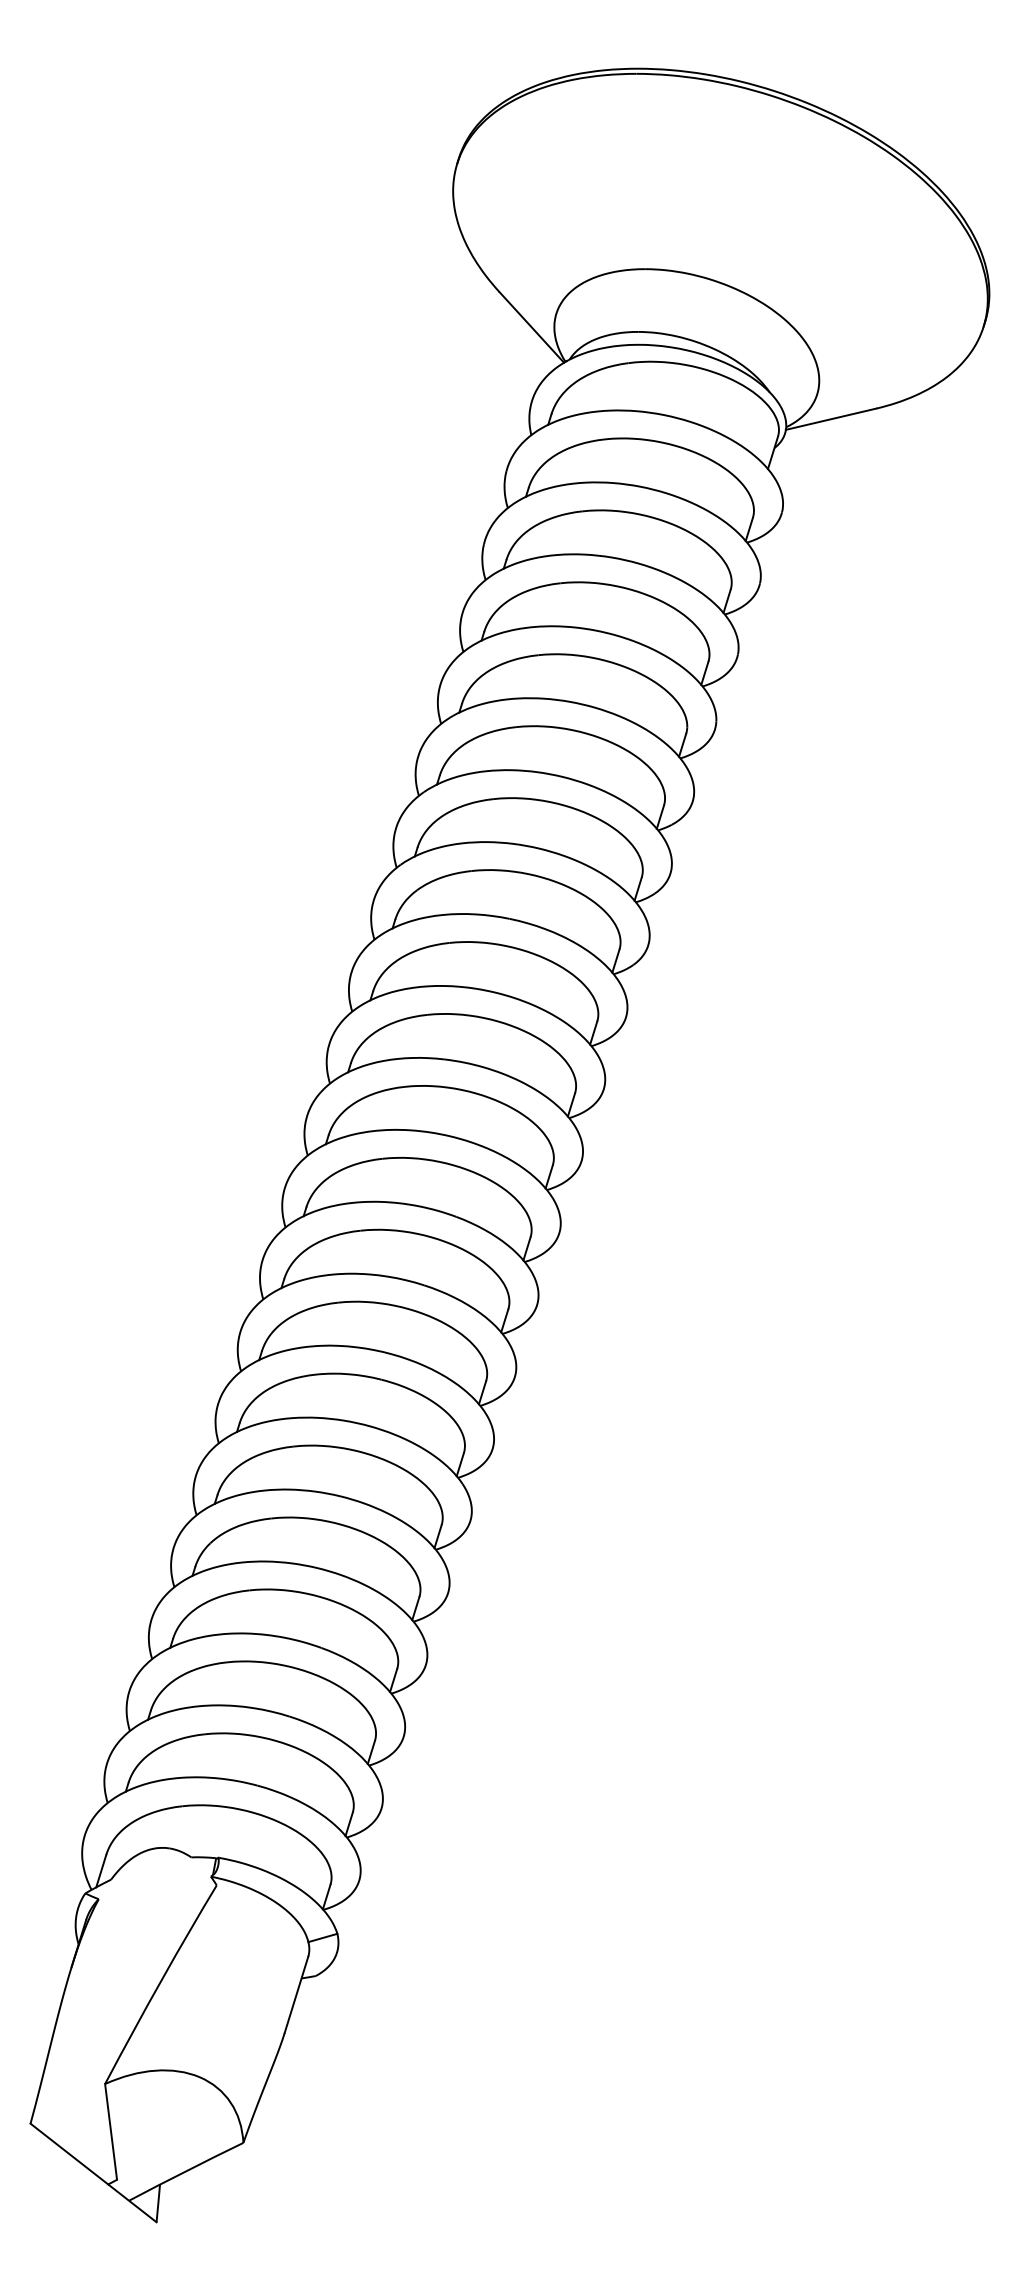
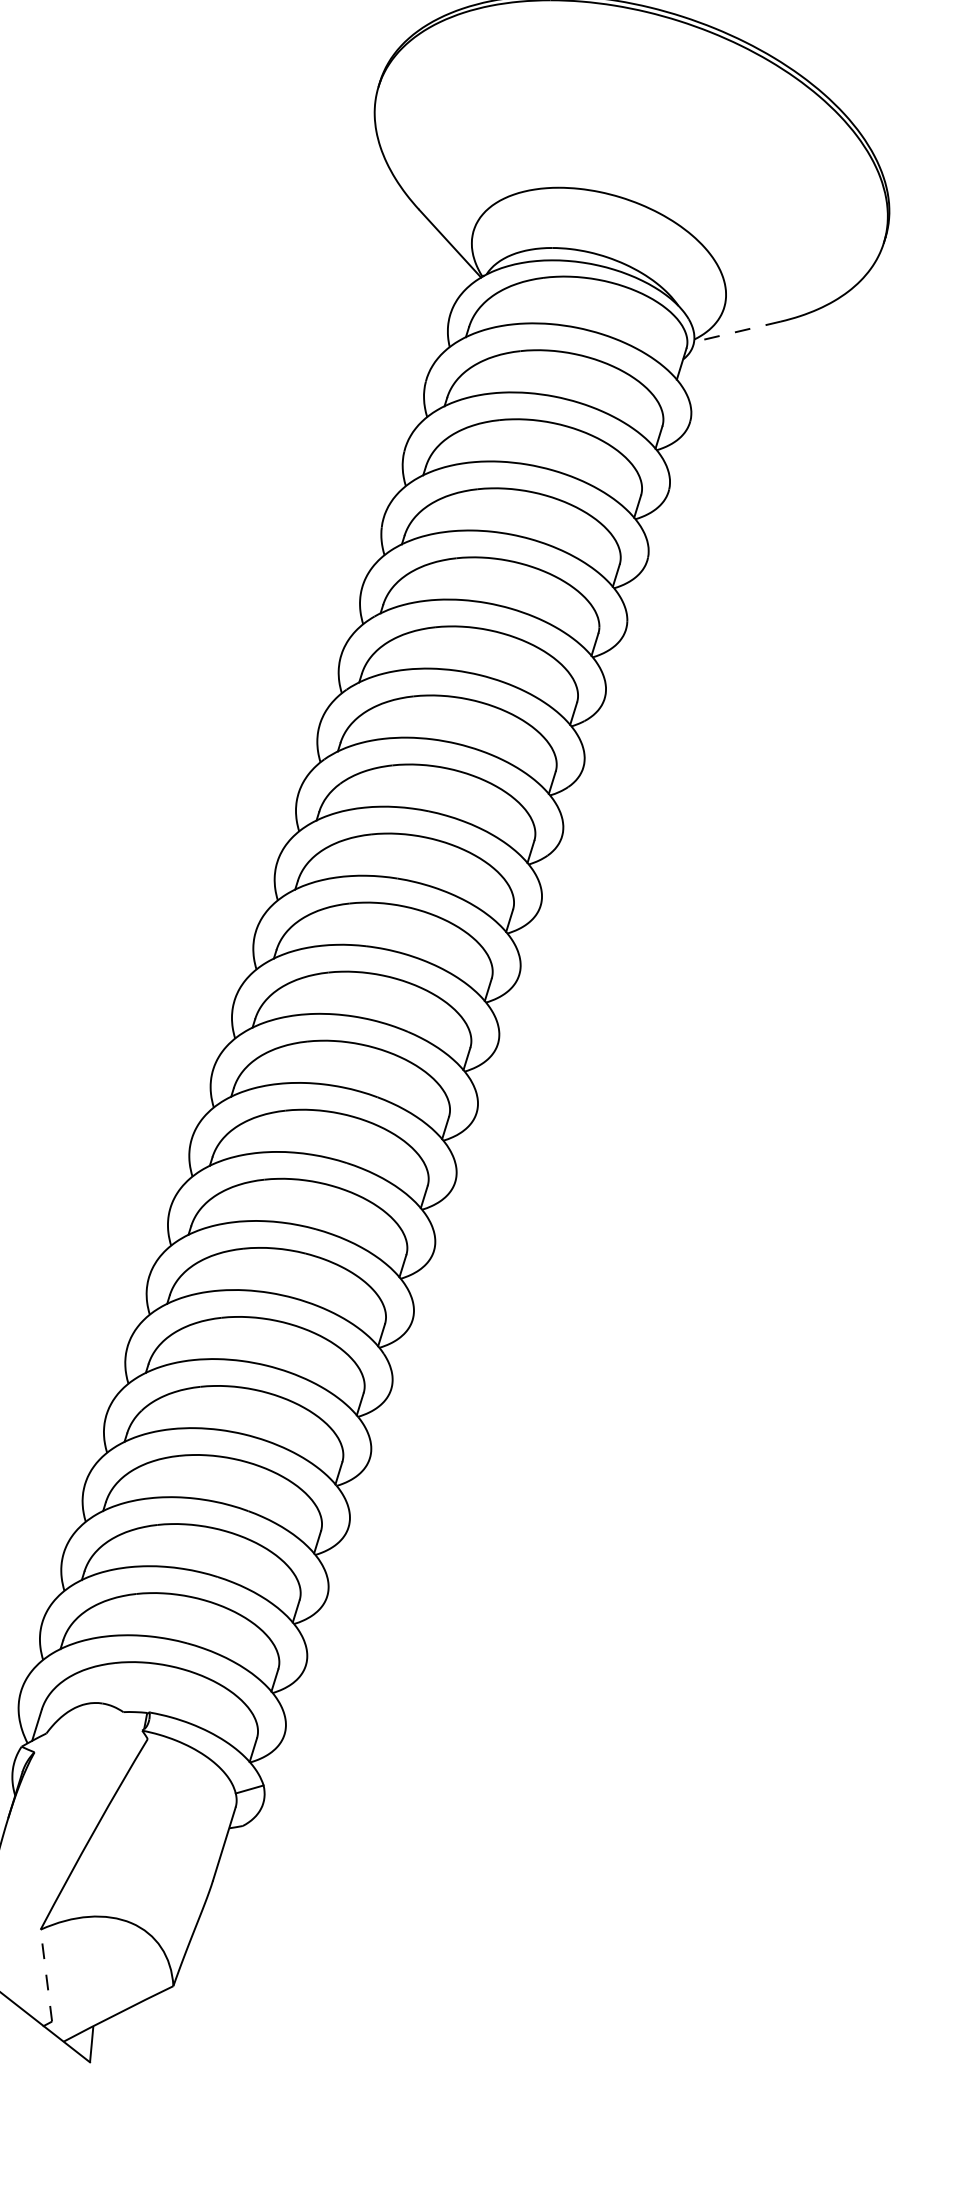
line: (830, 419) -> (736, 332), solid -> dashed
line: (111, 2131) -> (46, 1975), solid -> dashed

